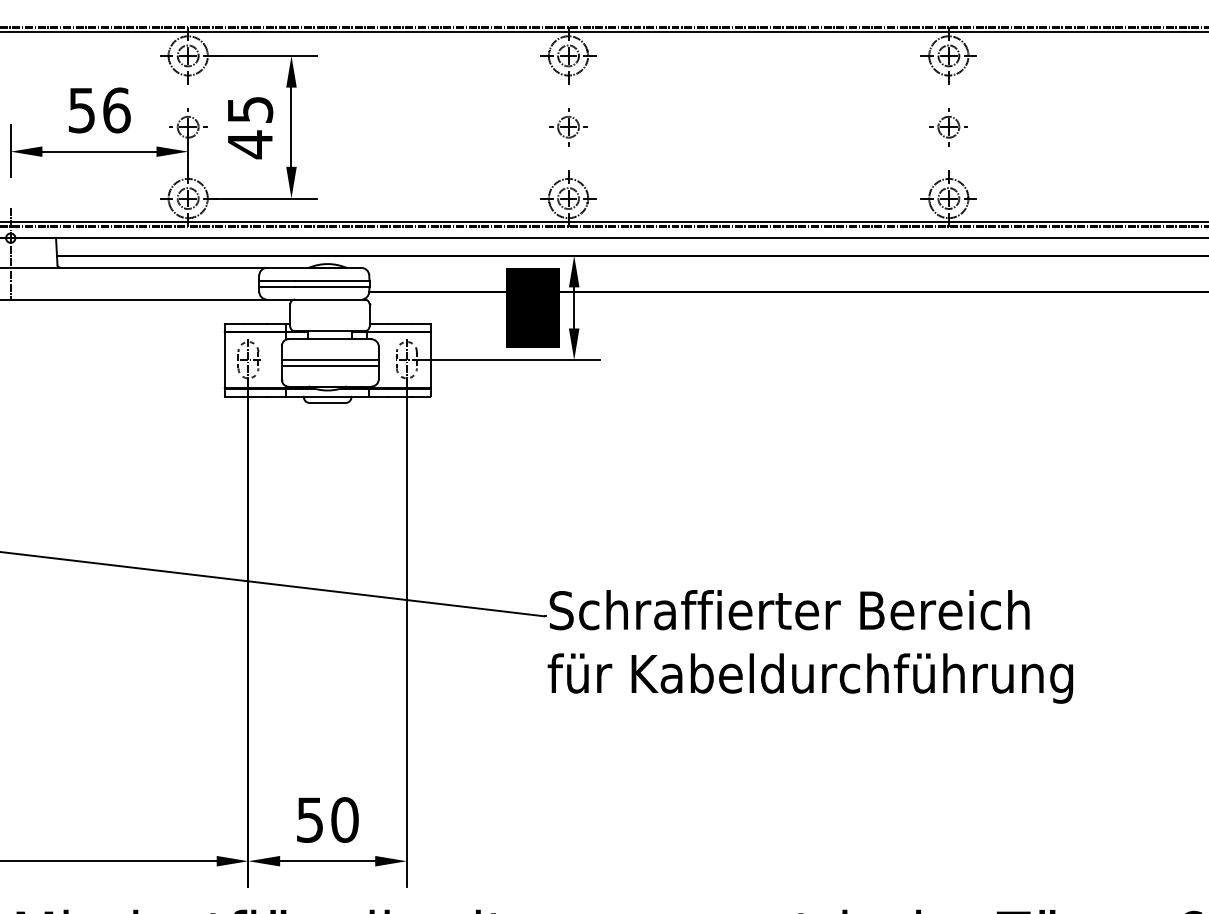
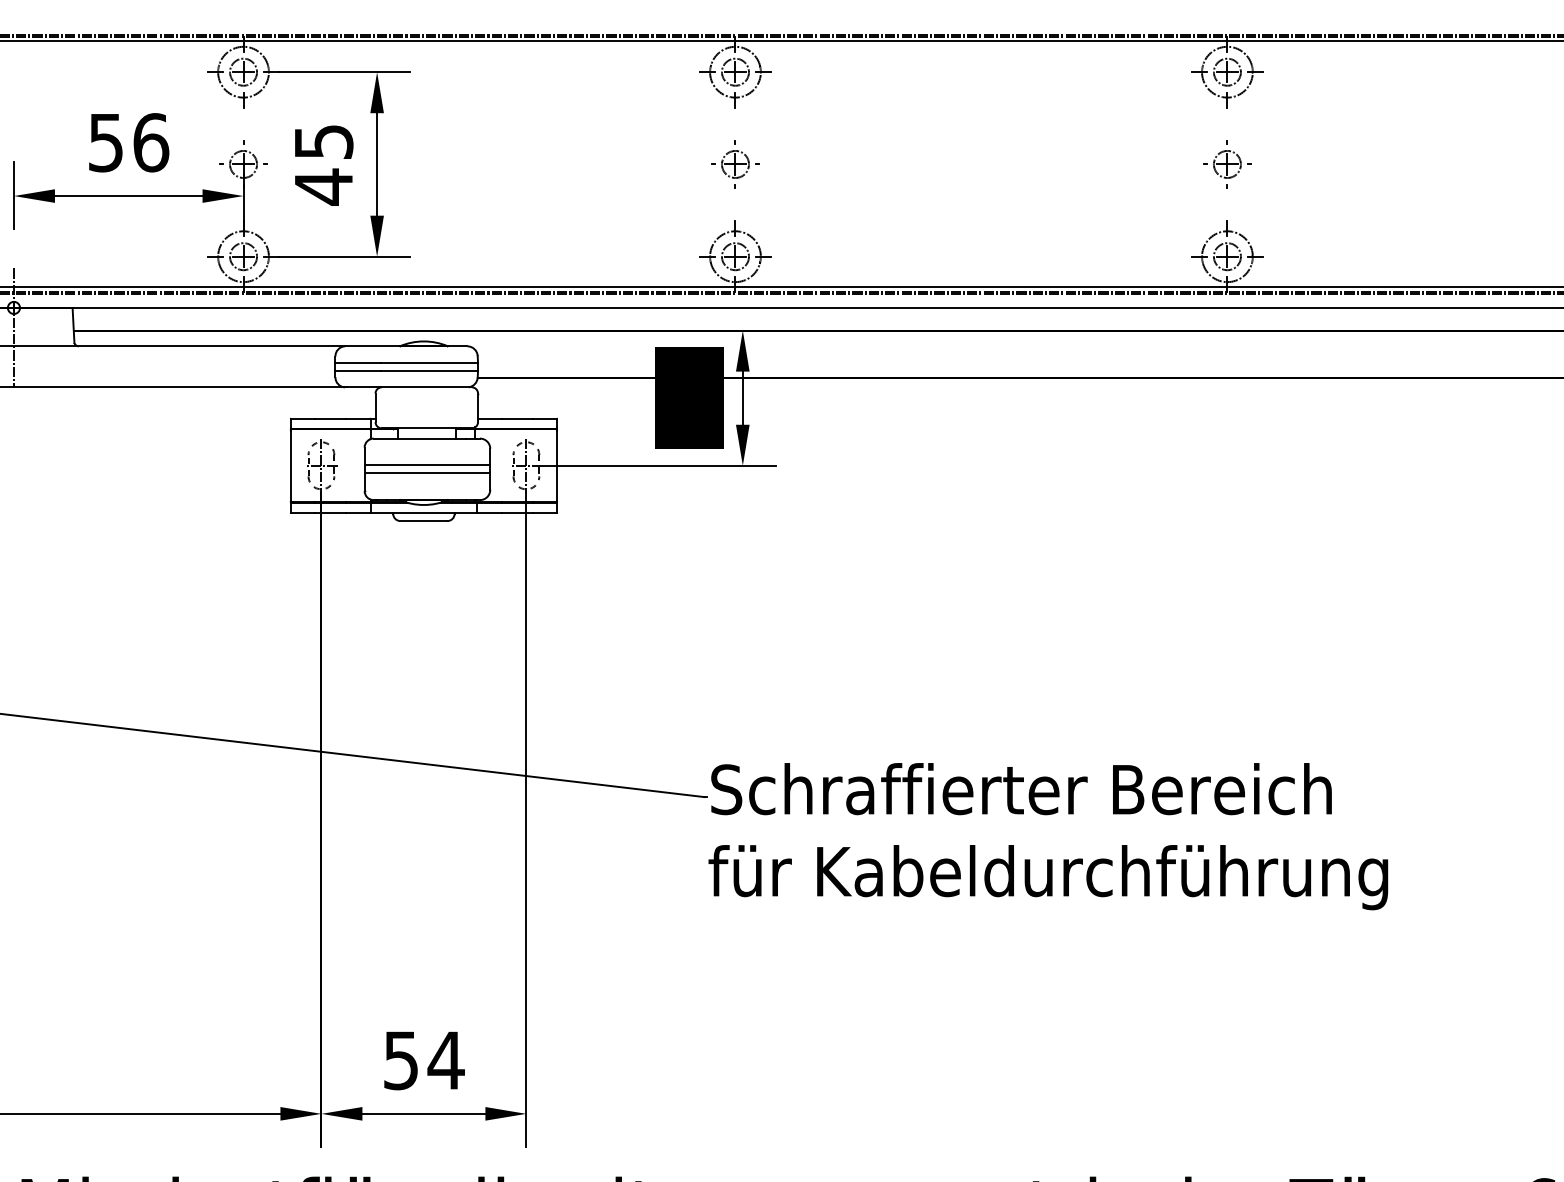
text: (344, 819) -> (445, 1060), 50 -> 54

